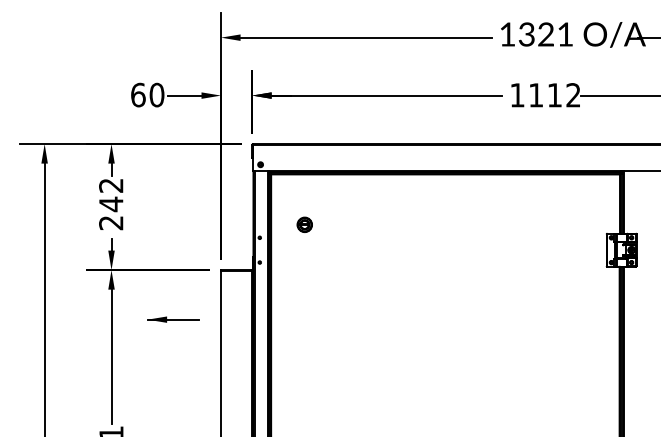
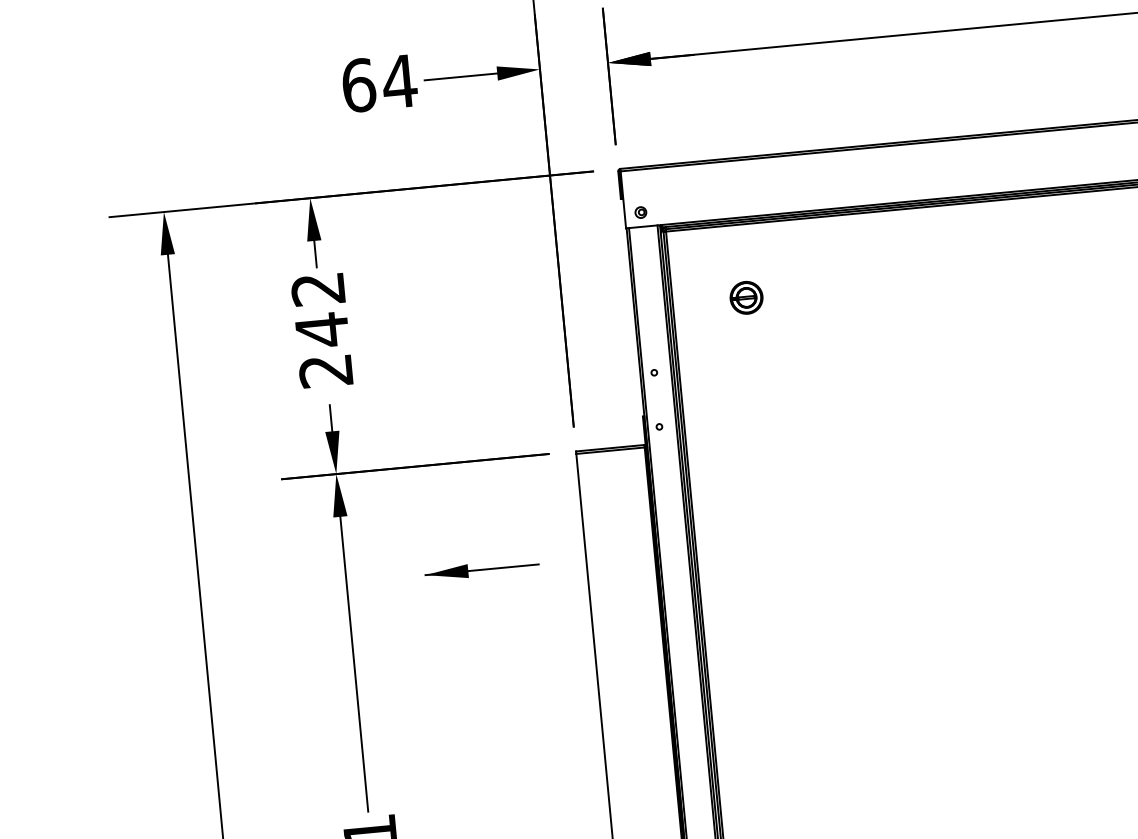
text: (156, 94) -> (398, 80), 60 -> 64
part: (304, 224) -> (745, 297), moved

